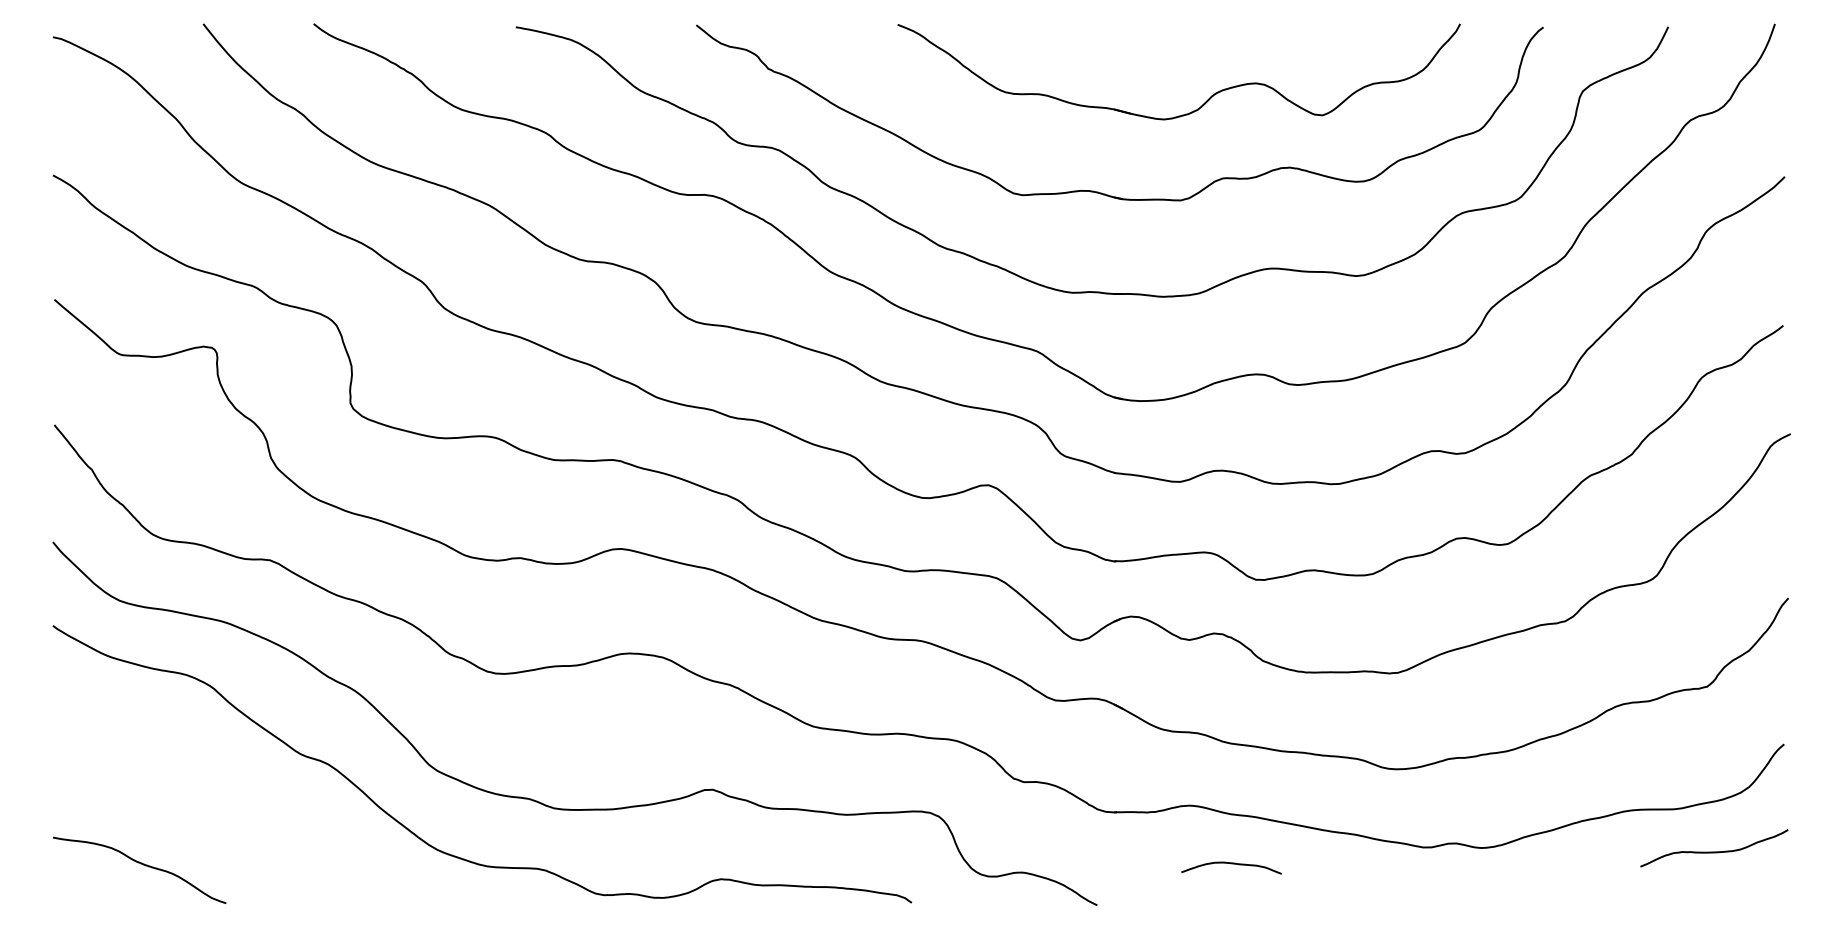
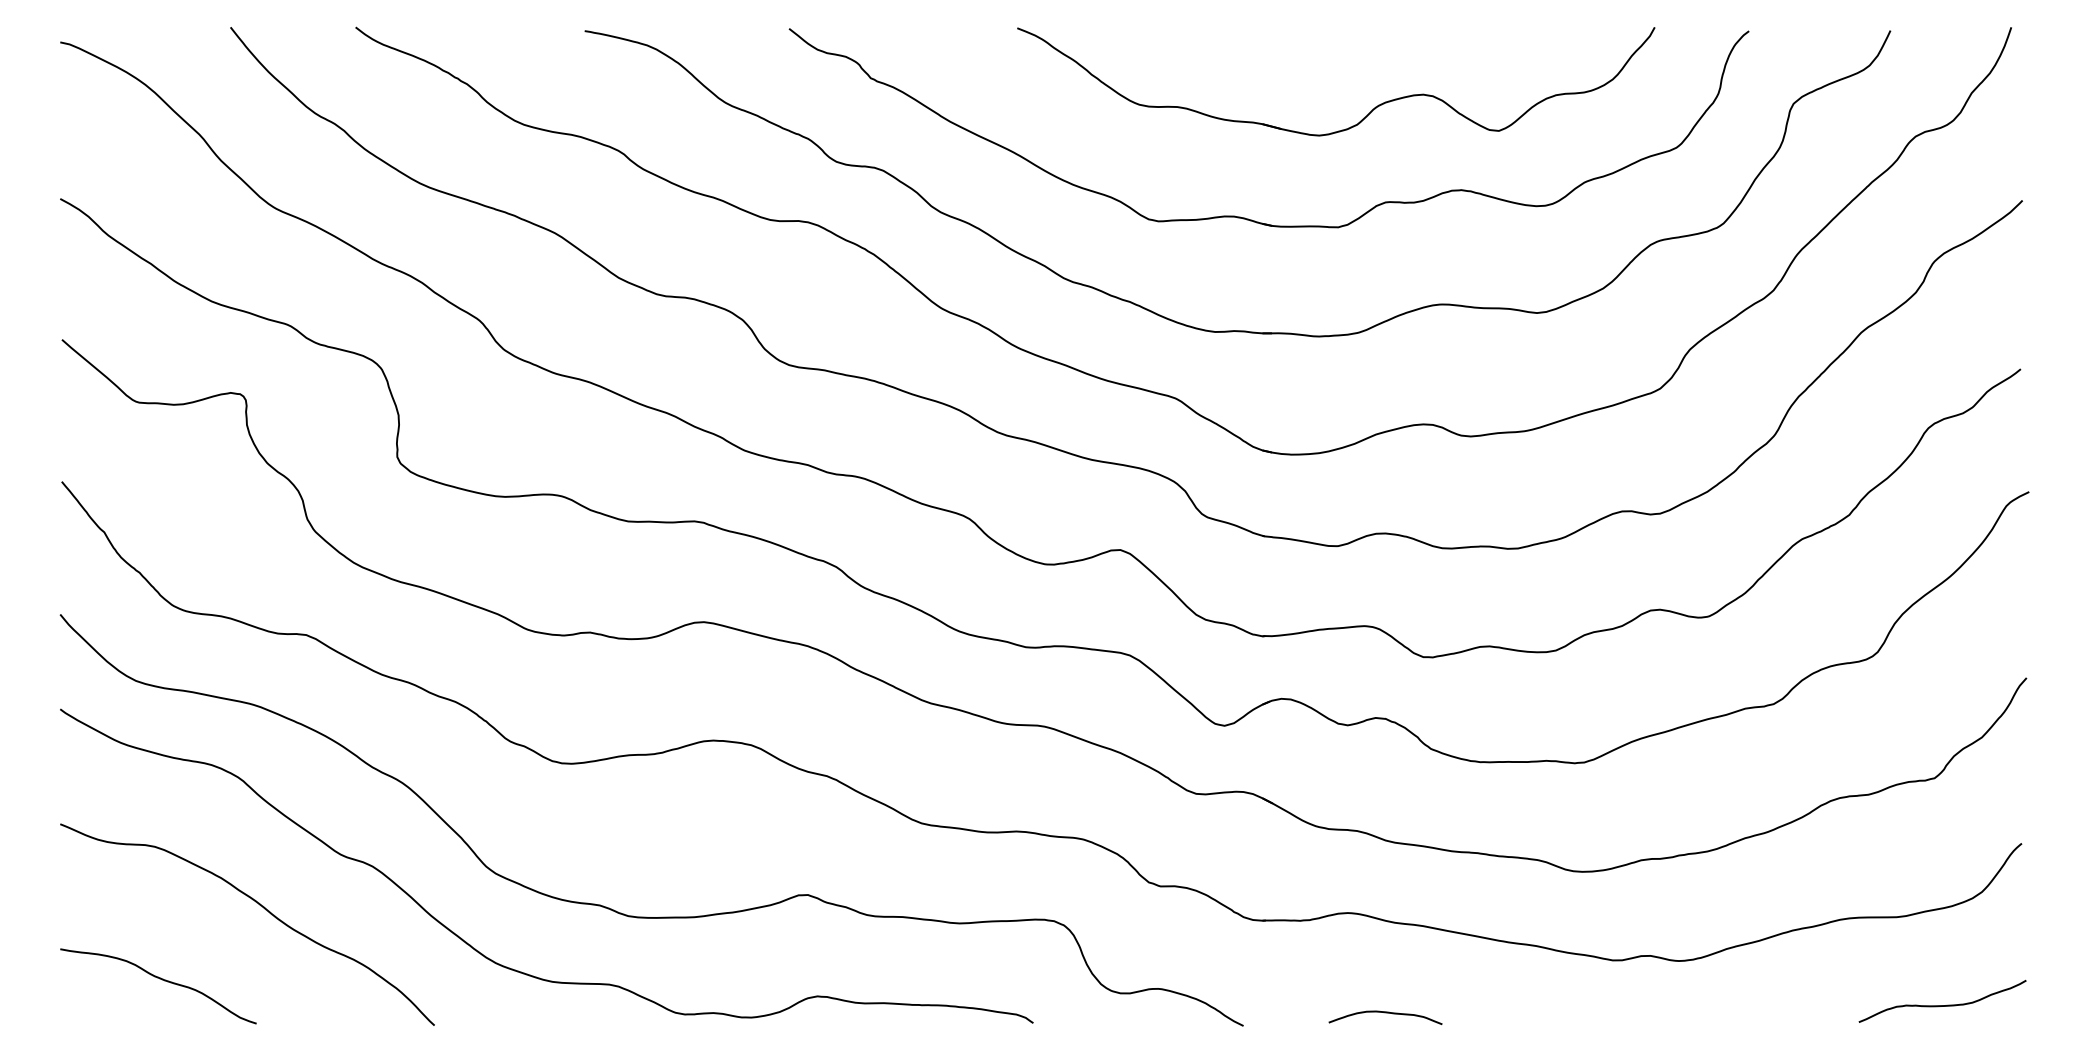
curve: (229, 799) -> (260, 906), added
curve: (1714, 851) -> (1942, 1005), moved
curve: (1231, 864) -> (1385, 1013), moved

